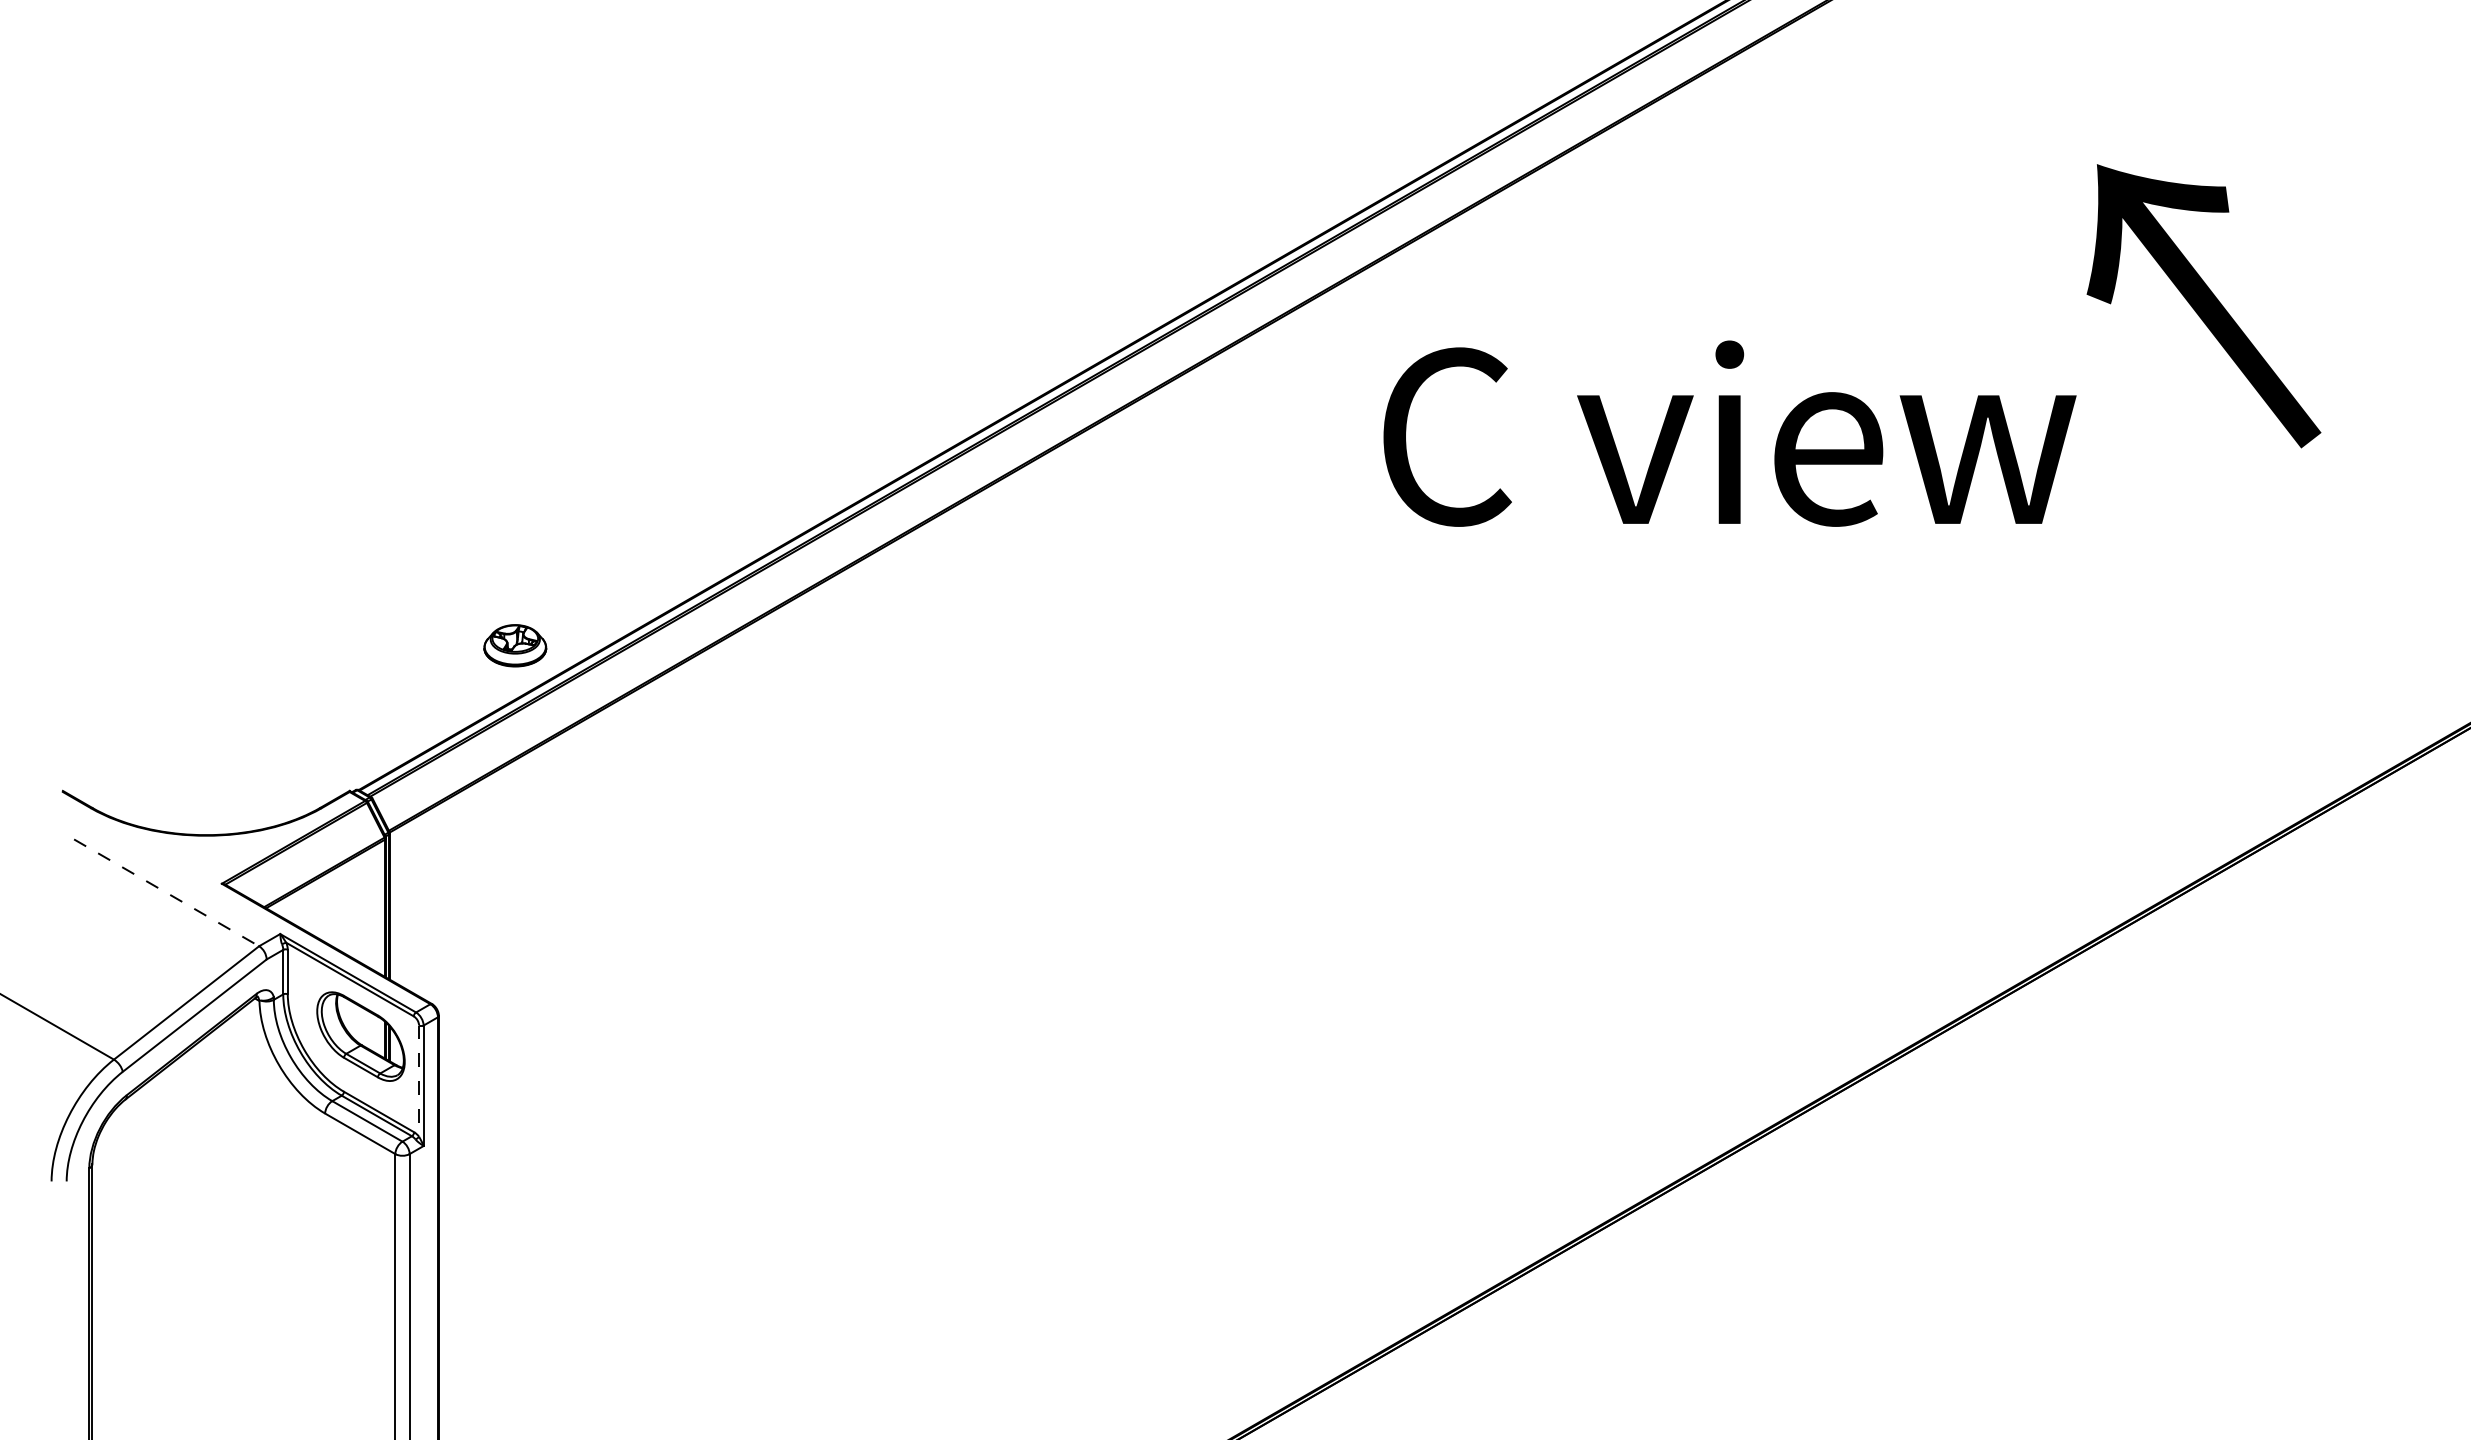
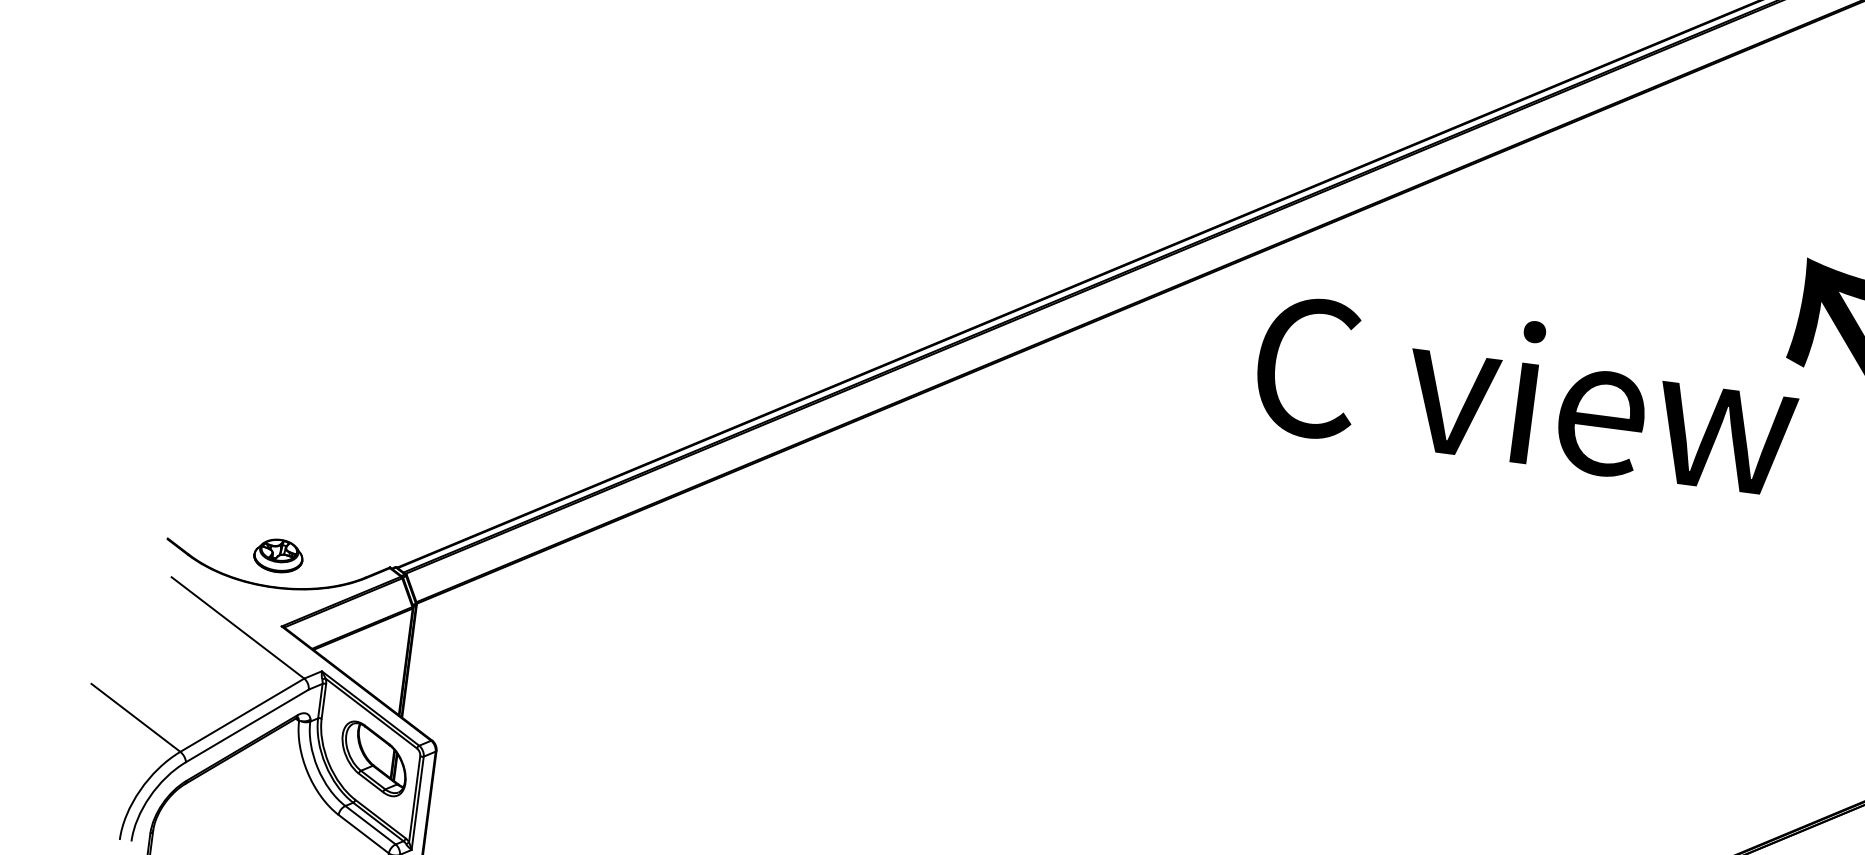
text: (1729, 433) -> (1526, 393), moved
part: (515, 645) -> (278, 555), moved
line: (166, 892) -> (237, 627), dashed -> solid
line: (419, 1081) -> (414, 799), dashed -> solid

